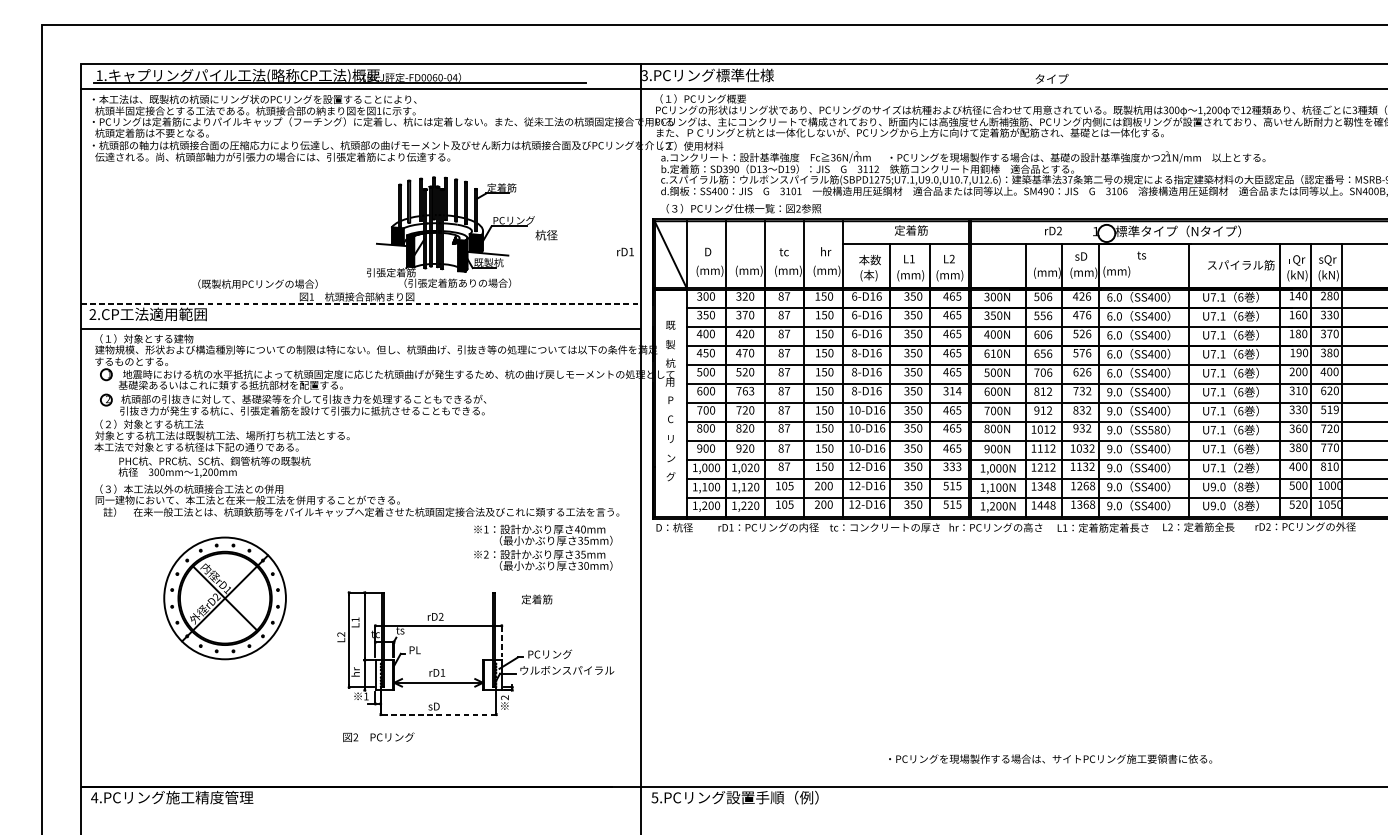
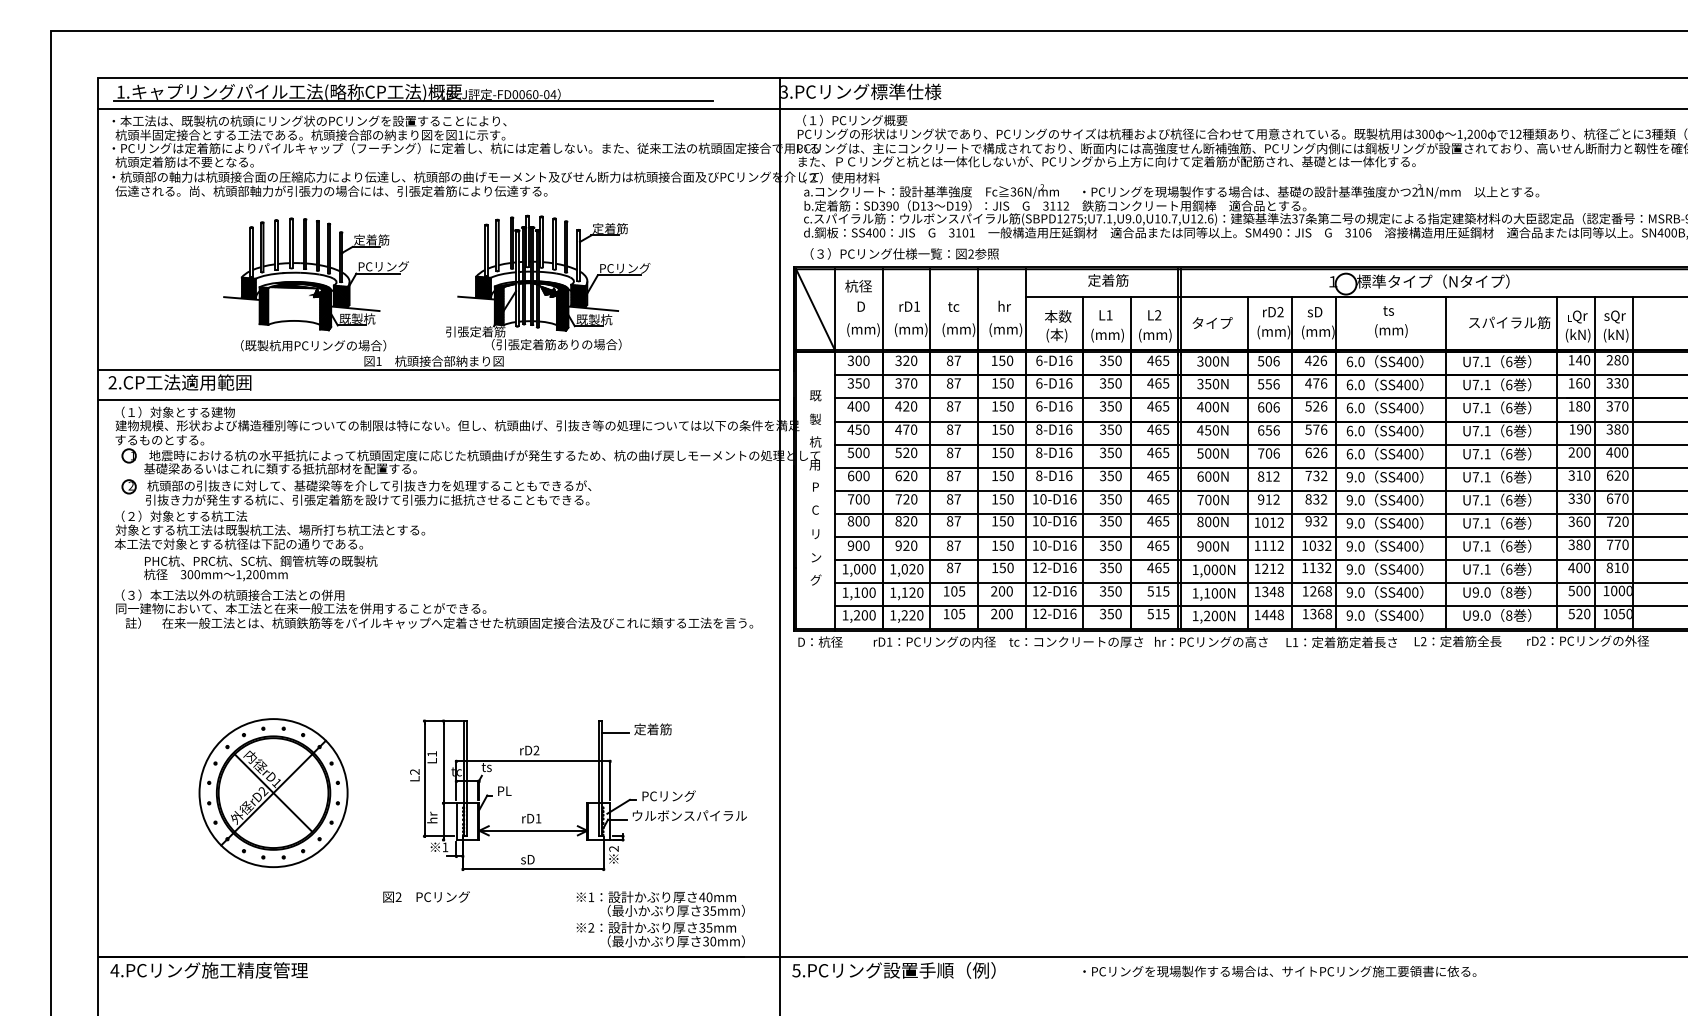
text: (1051, 78) -> (1212, 322), moved
part: (259, 225) -> (315, 274), added
text: (1053, 231) -> (1273, 312), moved
text: (546, 235) -> (858, 286), moved
hatch: (452, 237) -> (550, 289), added
text: (625, 251) -> (909, 306), moved
text: (1116, 271) -> (1391, 330), moved
line: (360, 303) -> (438, 369), dashed -> solid
text: (990, 353) -> (1204, 430), 610N -> 450N
text: (745, 390) -> (906, 475), 763 -> 620
text: (952, 390) -> (1158, 475), 314 -> 465
text: (1329, 409) -> (1617, 498), 519 -> 670
text: (1153, 430) -> (1403, 523), SS580 -> SS400
text: (952, 466) -> (1158, 567), 333 -> 465
text: (1241, 468) -> (1509, 569), 2 -> 6
text: (543, 547) -> (660, 919), moved
part: (225, 597) -> (273, 792), moved
line: (505, 602) -> (614, 733), added
line: (502, 642) -> (610, 781), dashed -> solid
line: (437, 714) -> (532, 869), dashed -> solid
text: (378, 736) -> (426, 896), moved
text: (1050, 759) -> (1279, 971), moved

